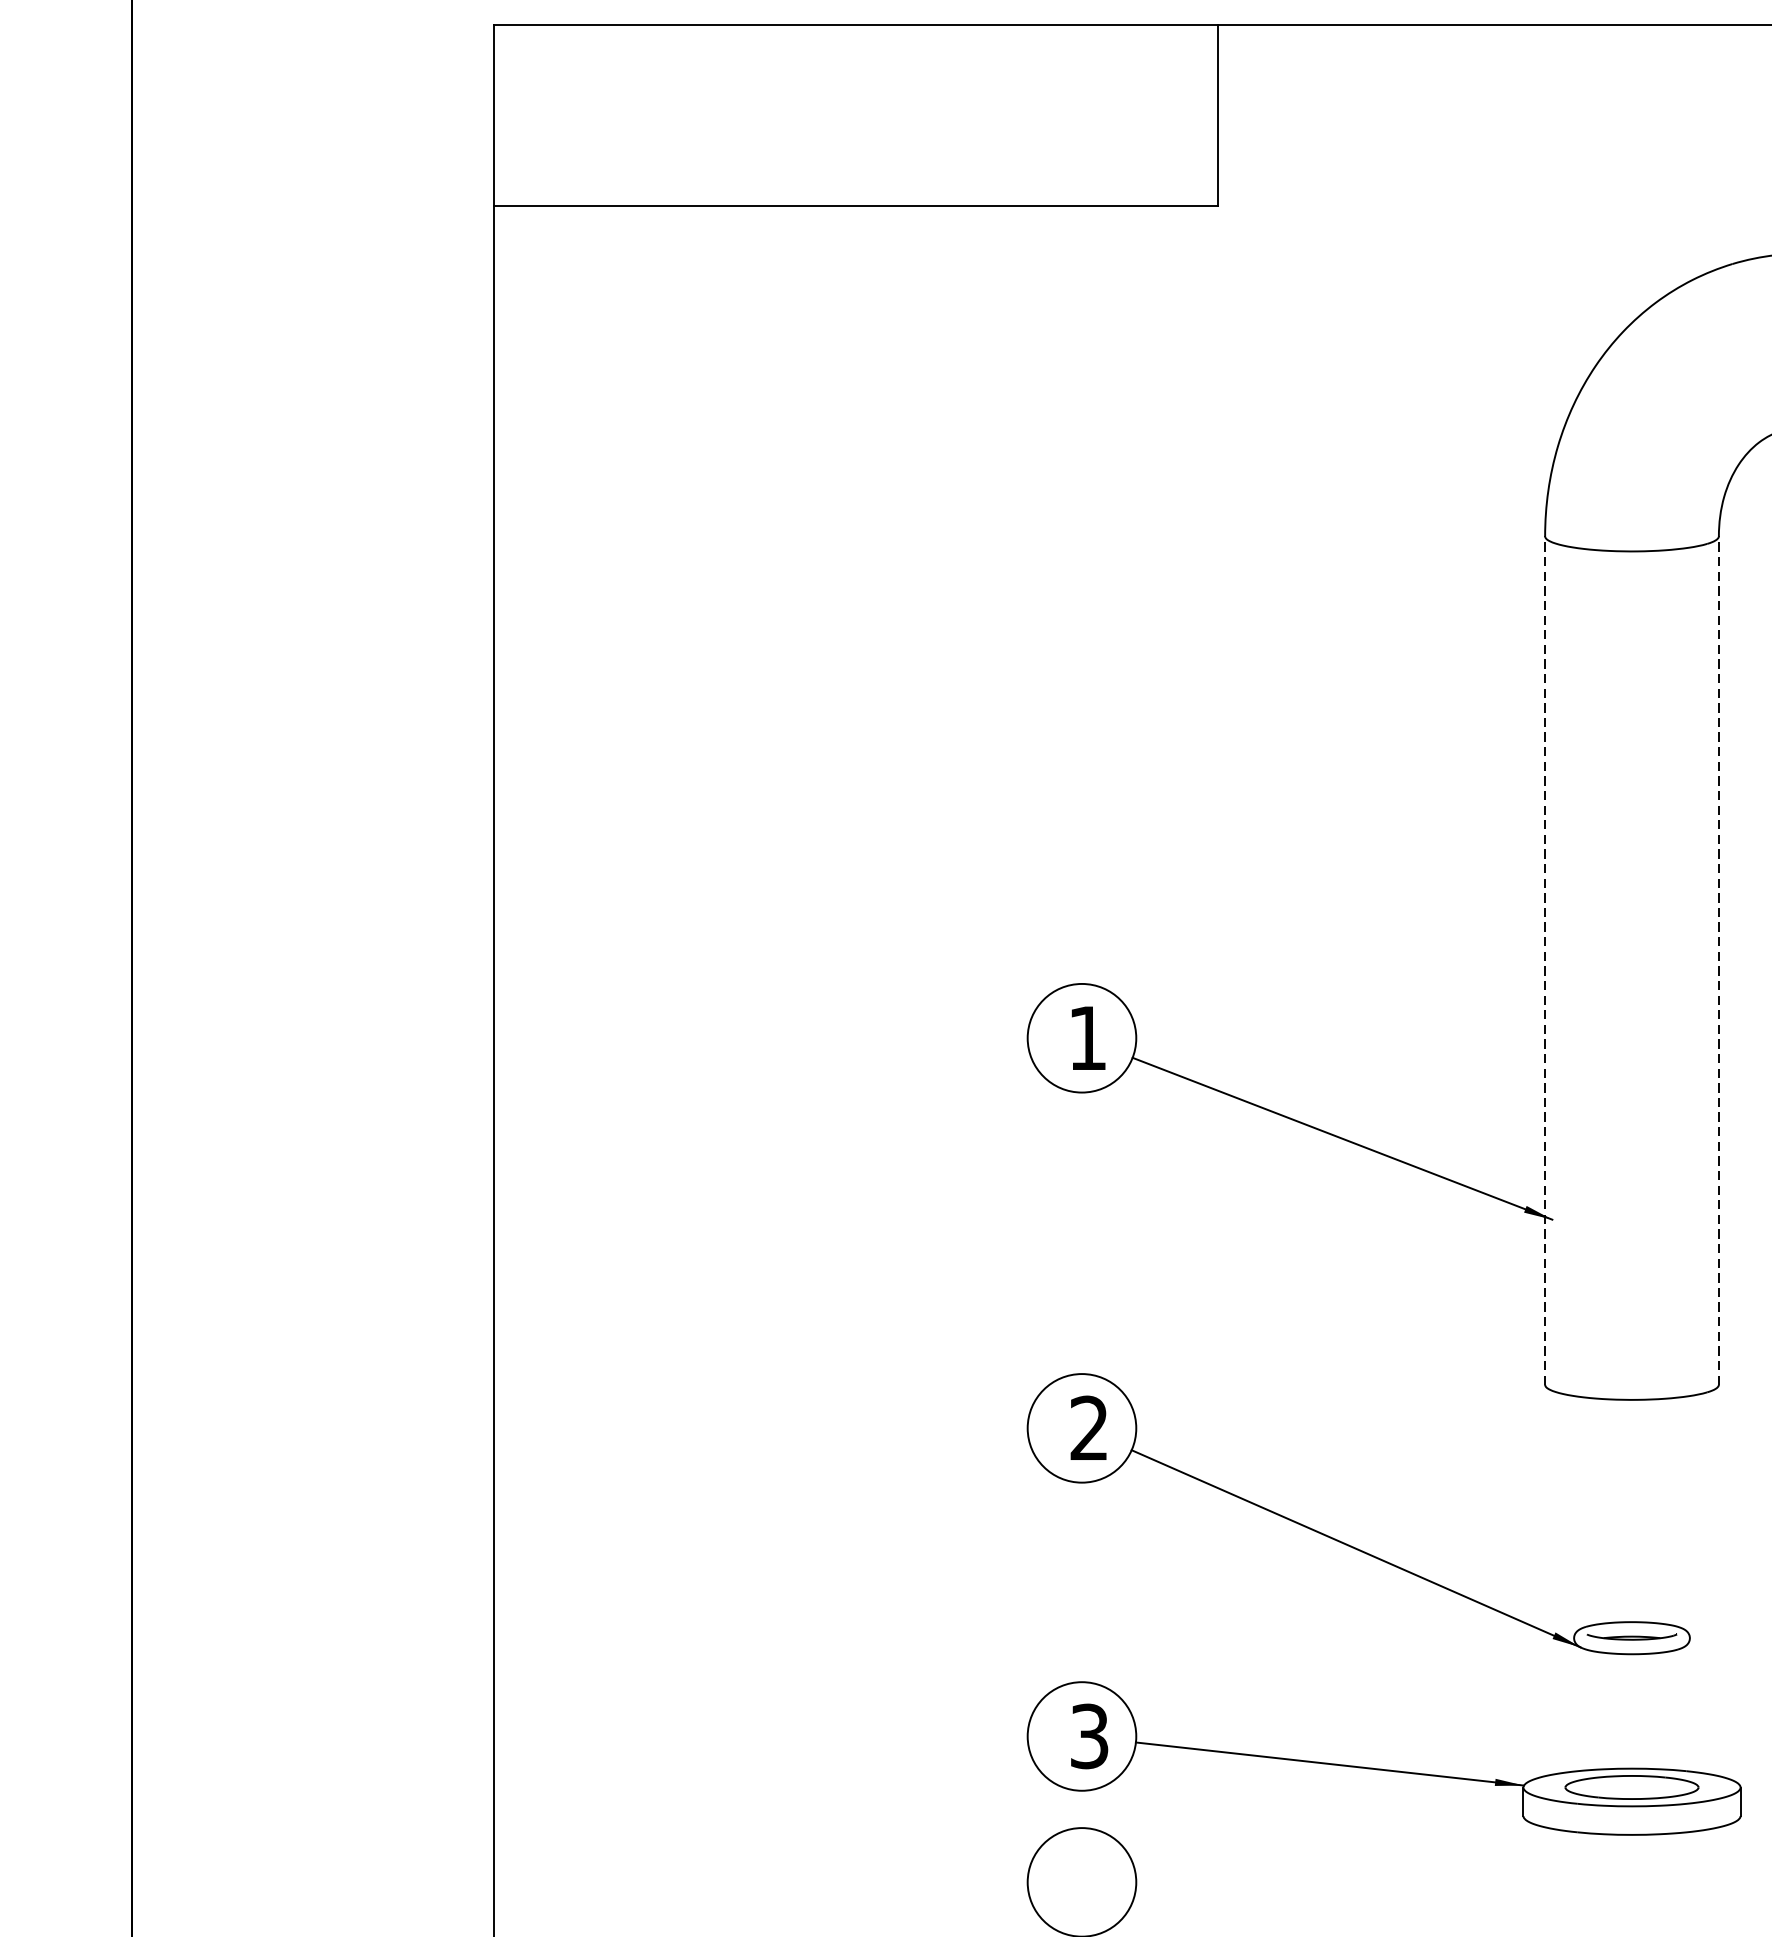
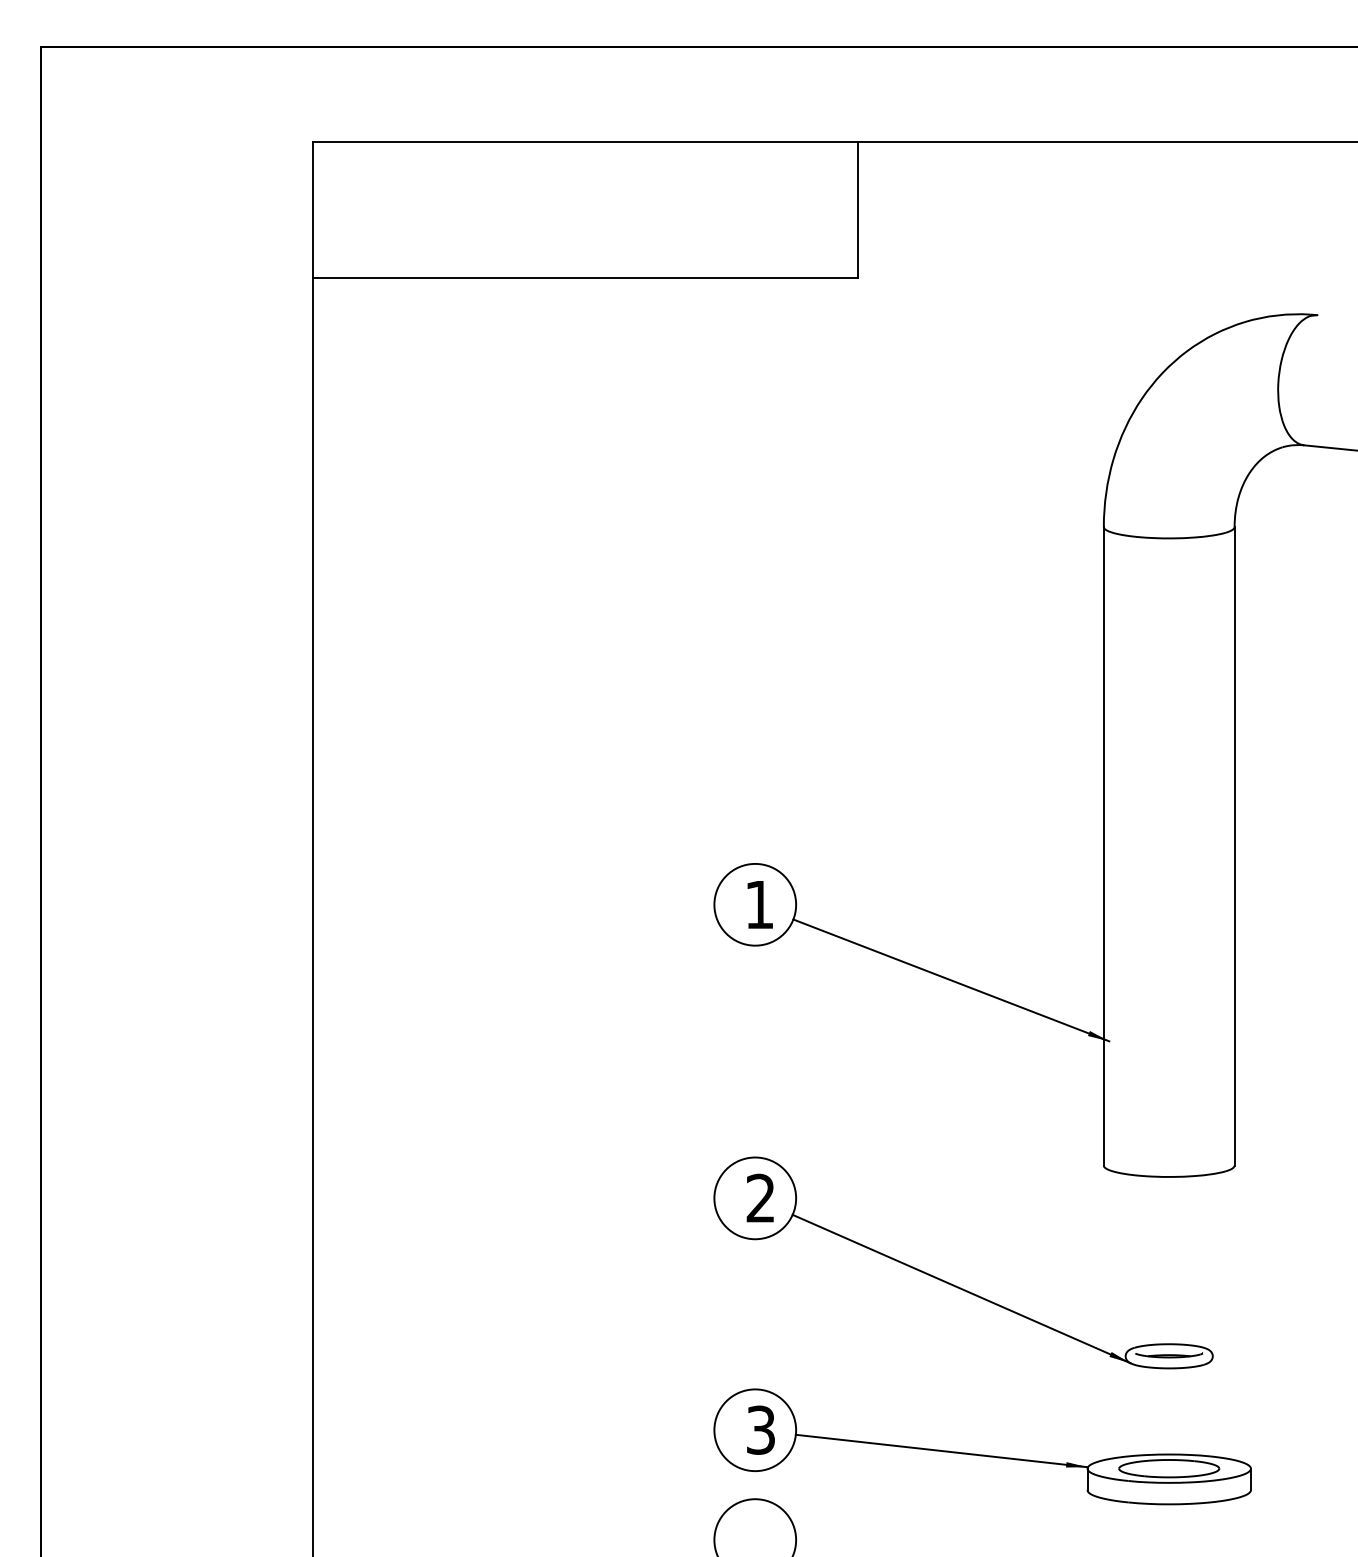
line: (1544, 959) -> (1103, 845), dashed -> solid
line: (1718, 959) -> (1234, 845), dashed -> solid

